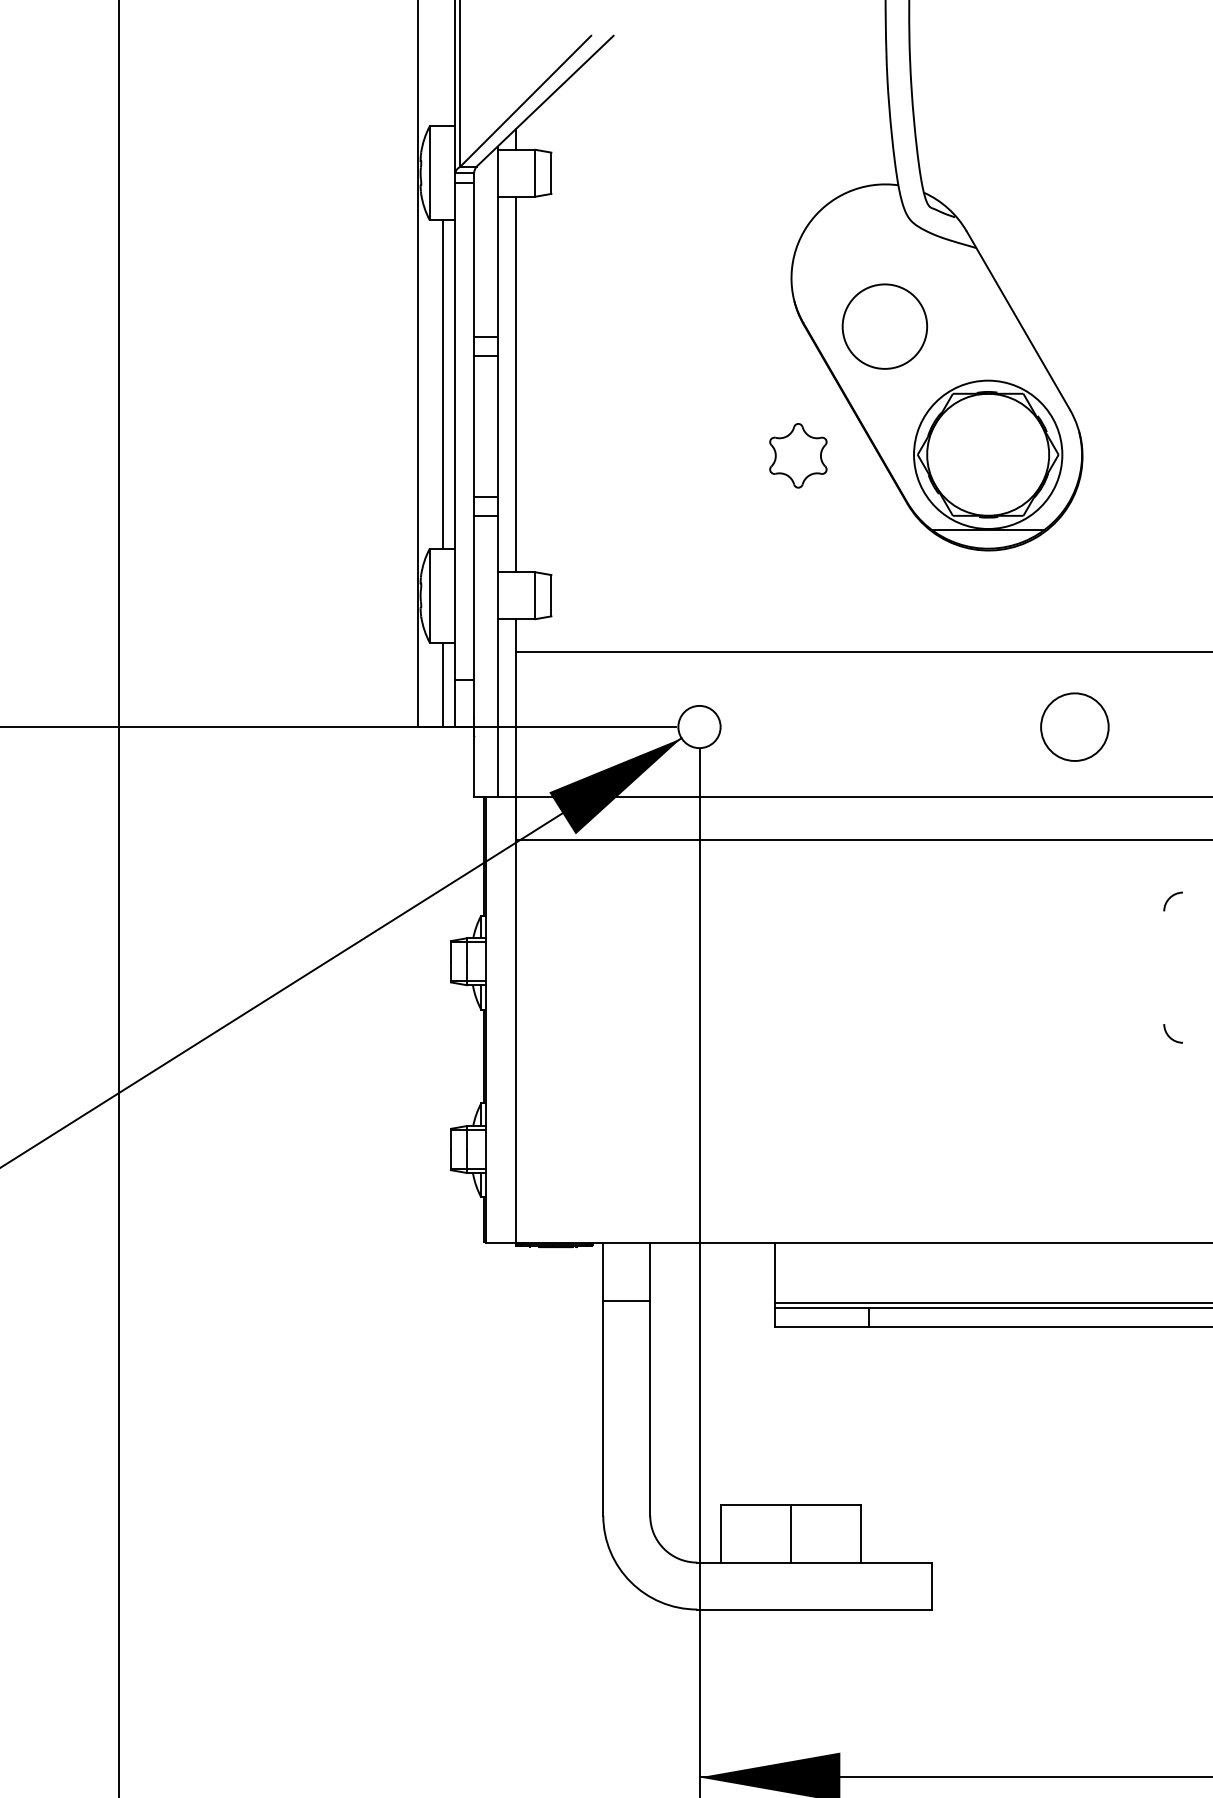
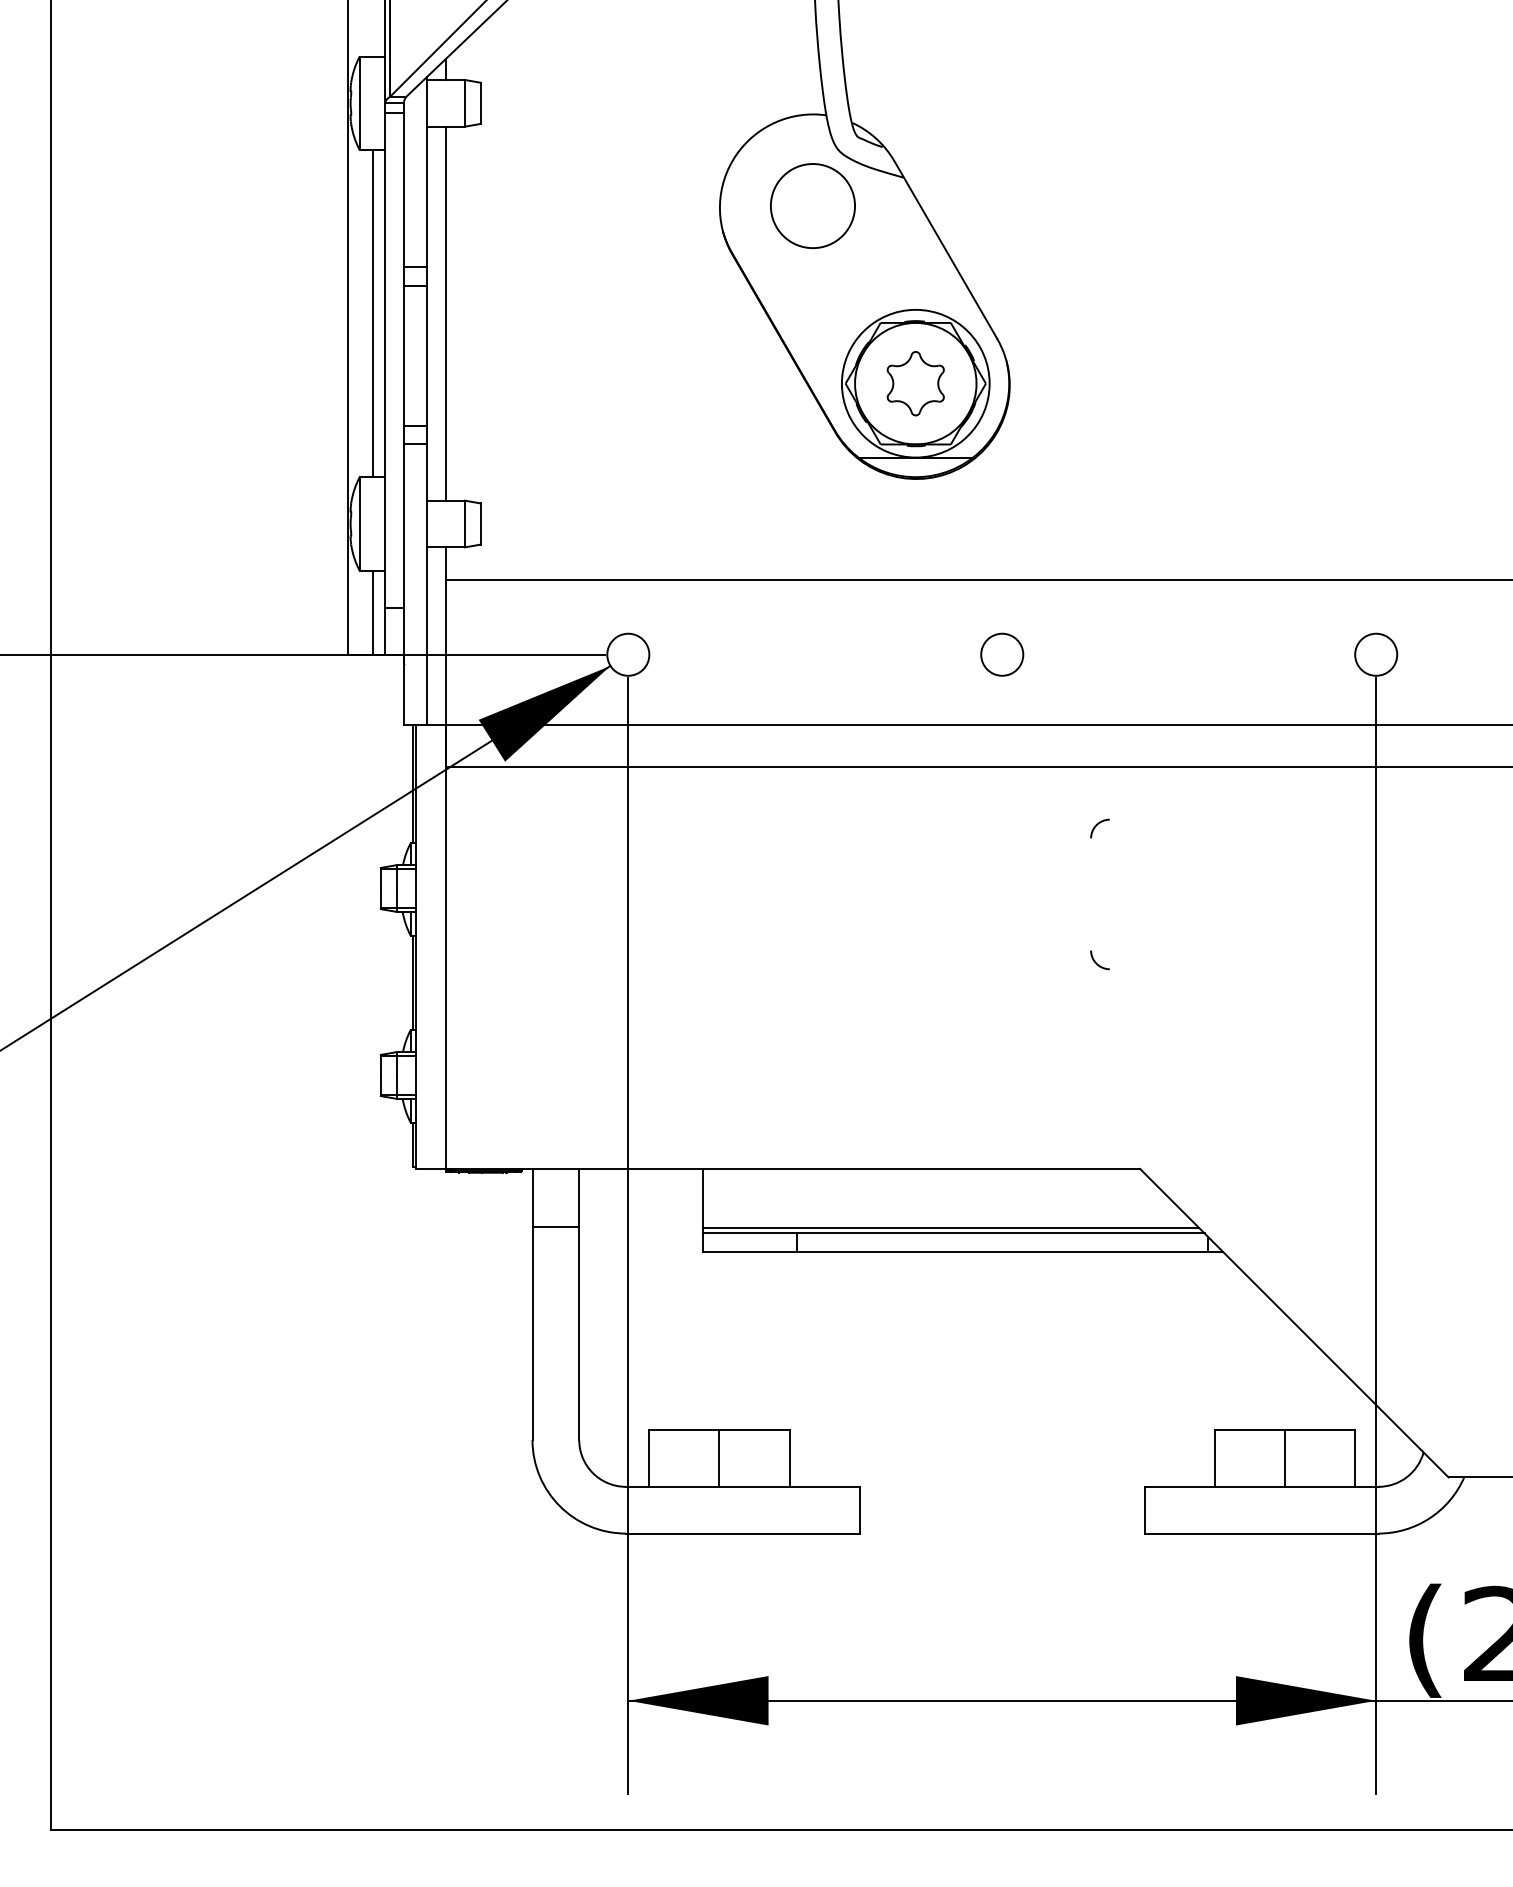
circle: (884, 326) -> (812, 205), moved
part: (798, 455) -> (915, 383), moved
circle: (1075, 726) -> (1002, 654), size x0.62

